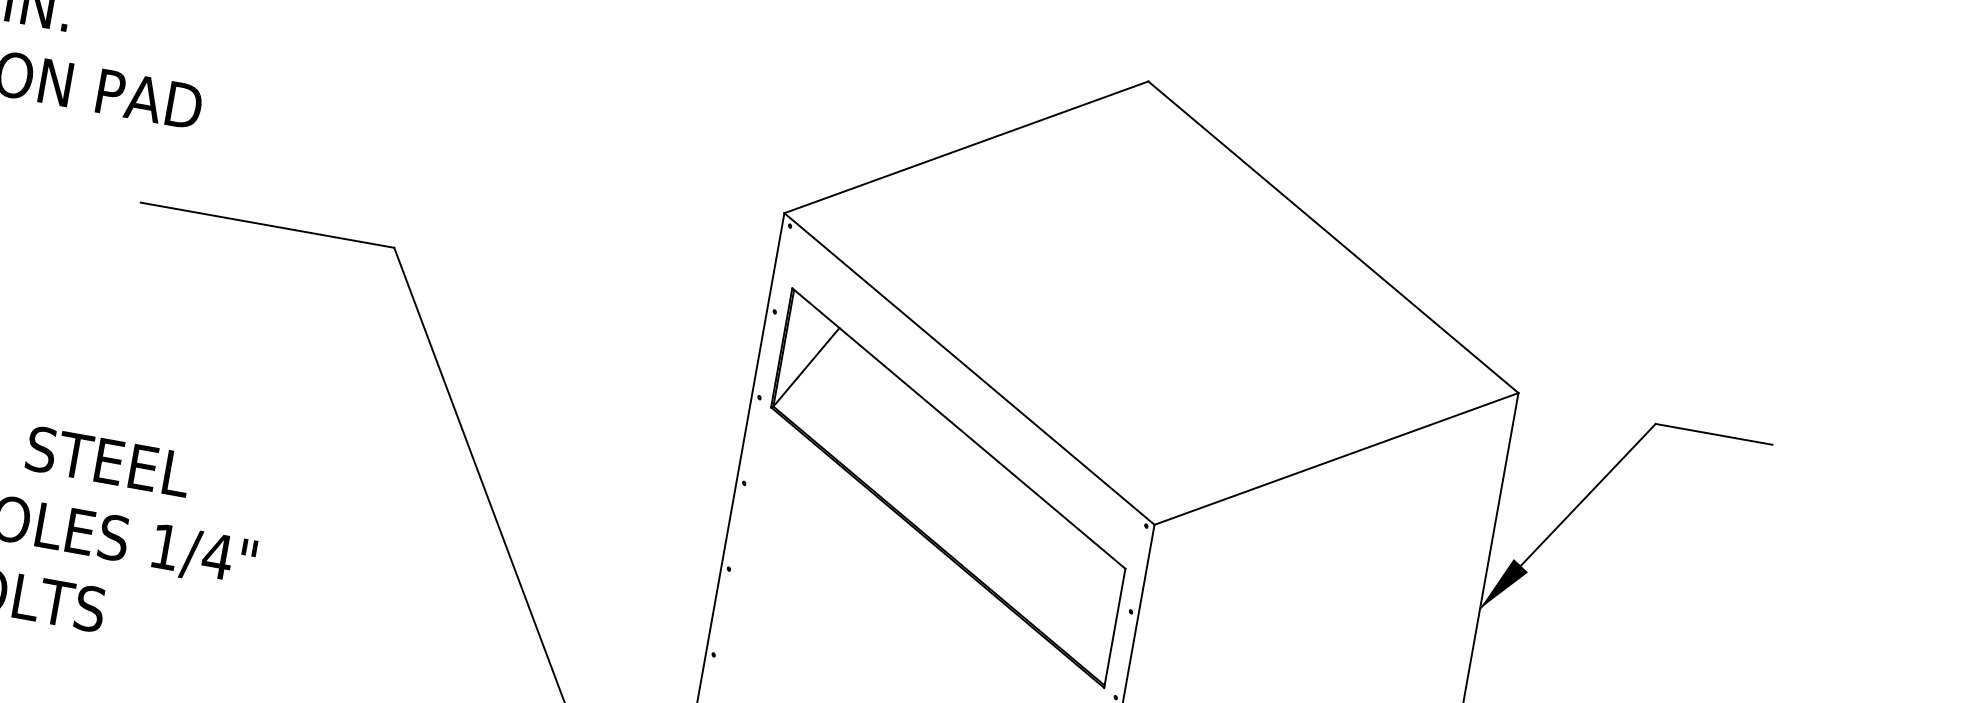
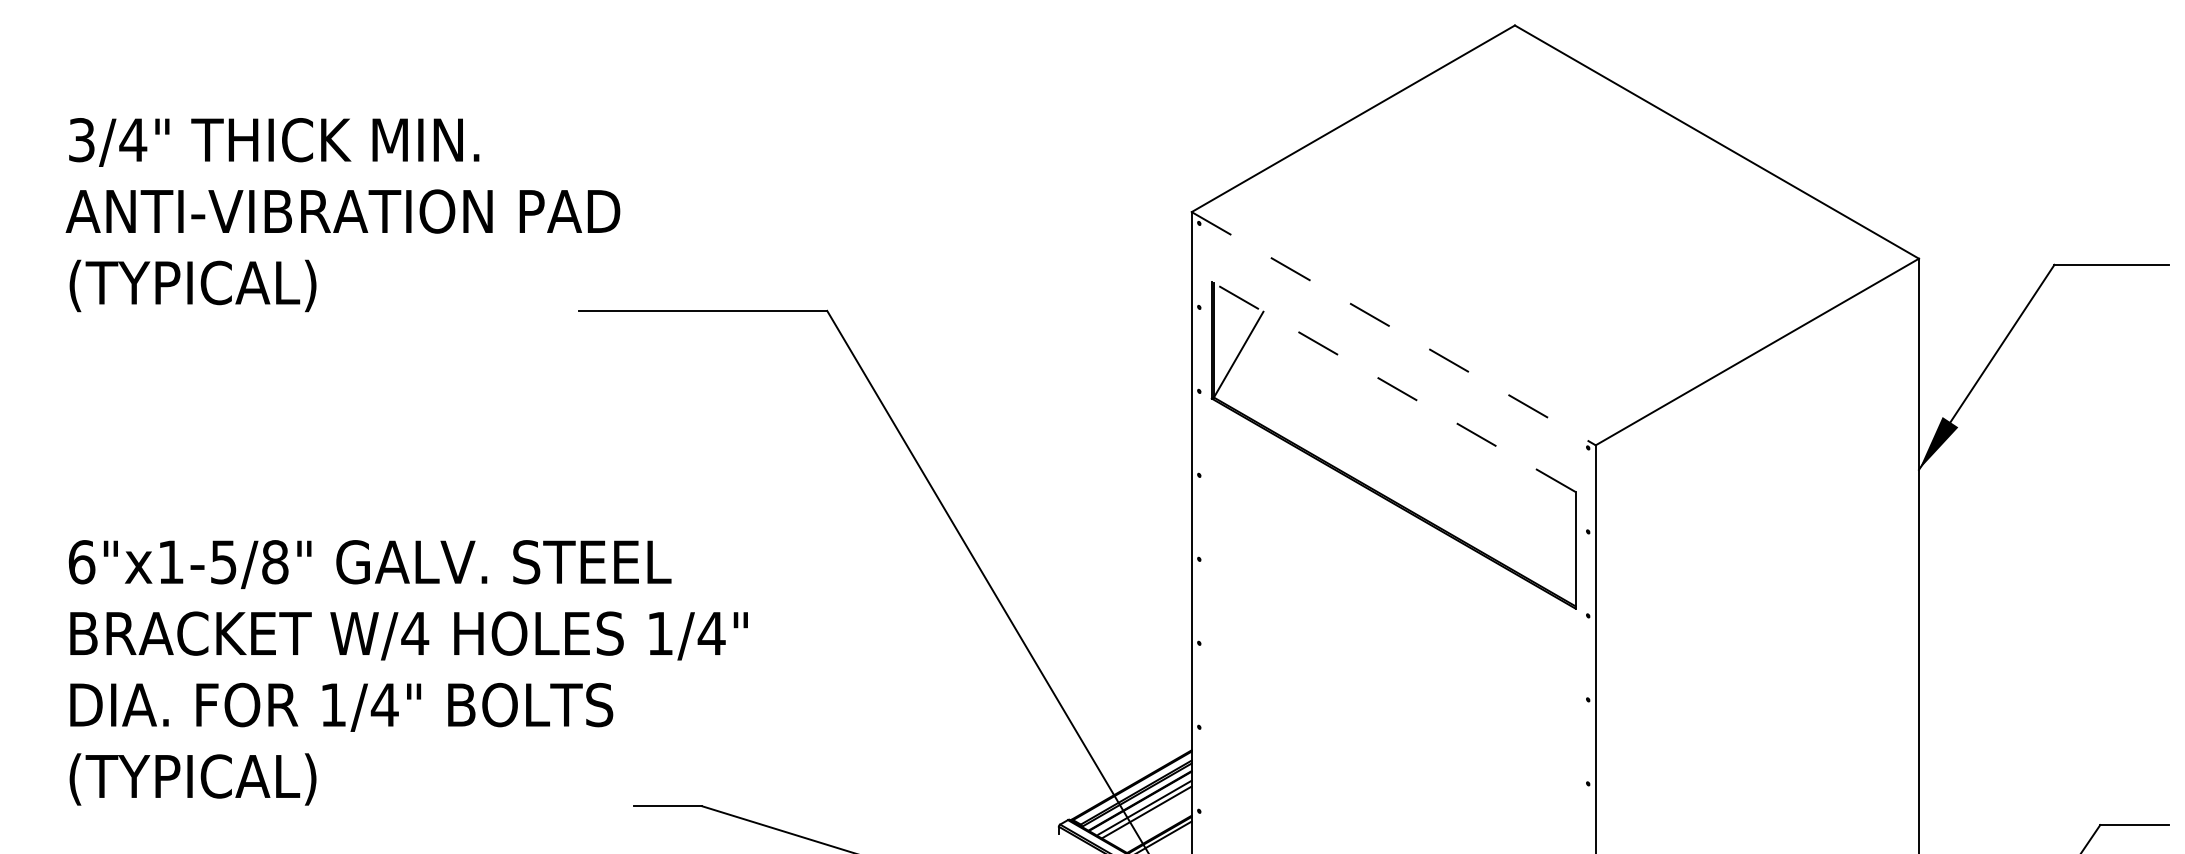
line: (970, 368) -> (1394, 328), solid -> dashed
line: (958, 428) -> (1393, 387), solid -> dashed

